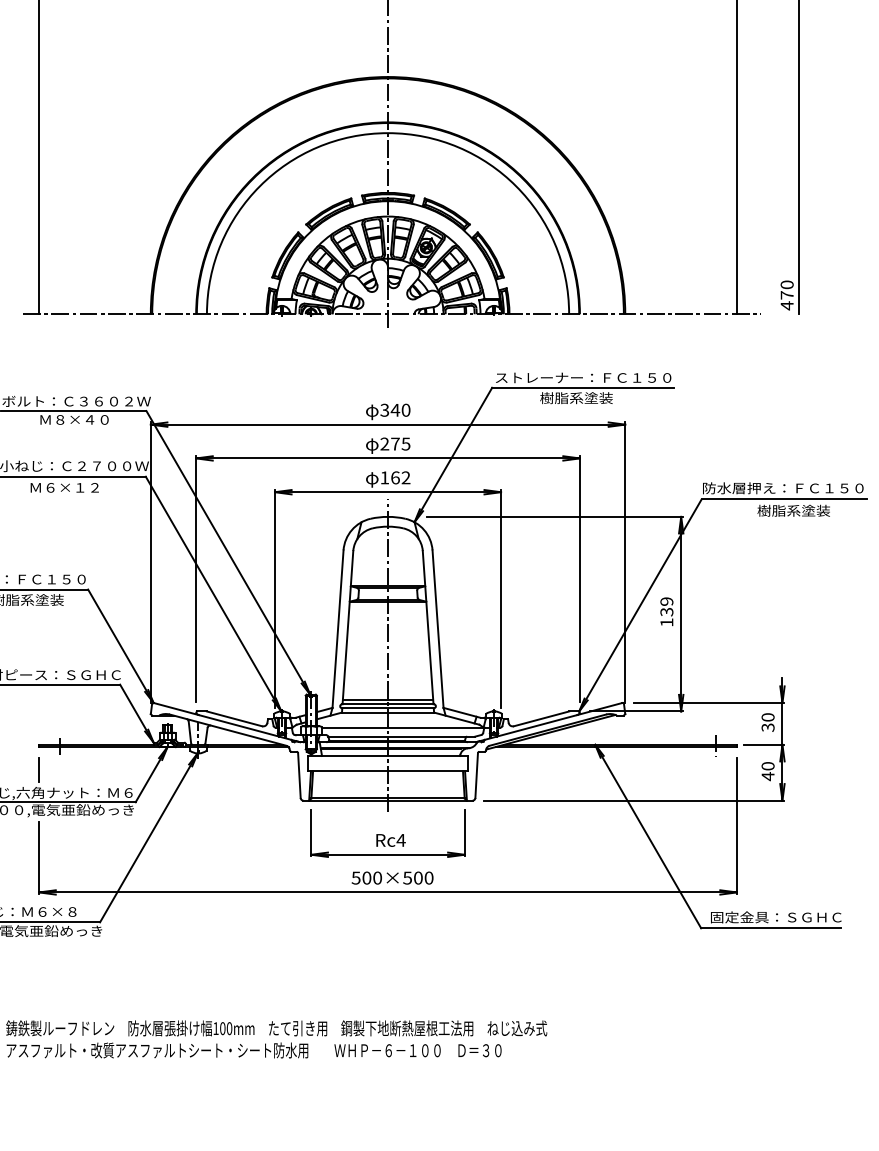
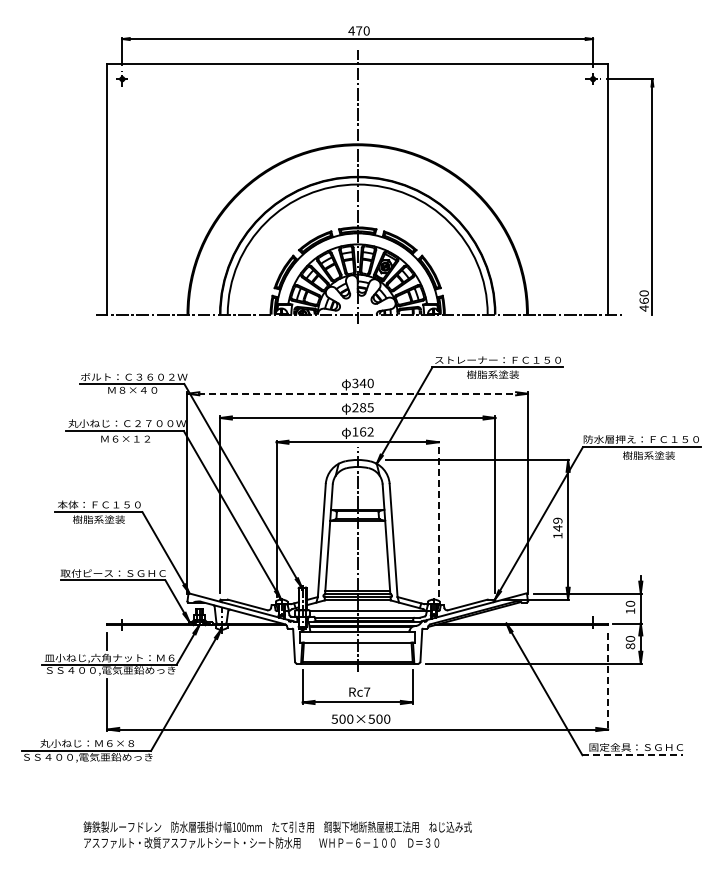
text: (786, 294) -> (643, 300), 470 -> 460
line: (389, 424) -> (358, 393), solid -> dashed
text: (396, 443) -> (363, 407), 275 -> 285
line: (500, 598) -> (438, 518), solid -> dashed
text: (666, 612) -> (557, 528), 139 -> 149
text: (768, 728) -> (630, 611), 30 -> 10
text: (768, 776) -> (630, 646), 40 -> 80
line: (737, 825) -> (608, 681), solid -> dashed
text: (400, 839) -> (366, 691), Rc4 -> Rc7
line: (772, 928) -> (633, 755), solid -> dashed

